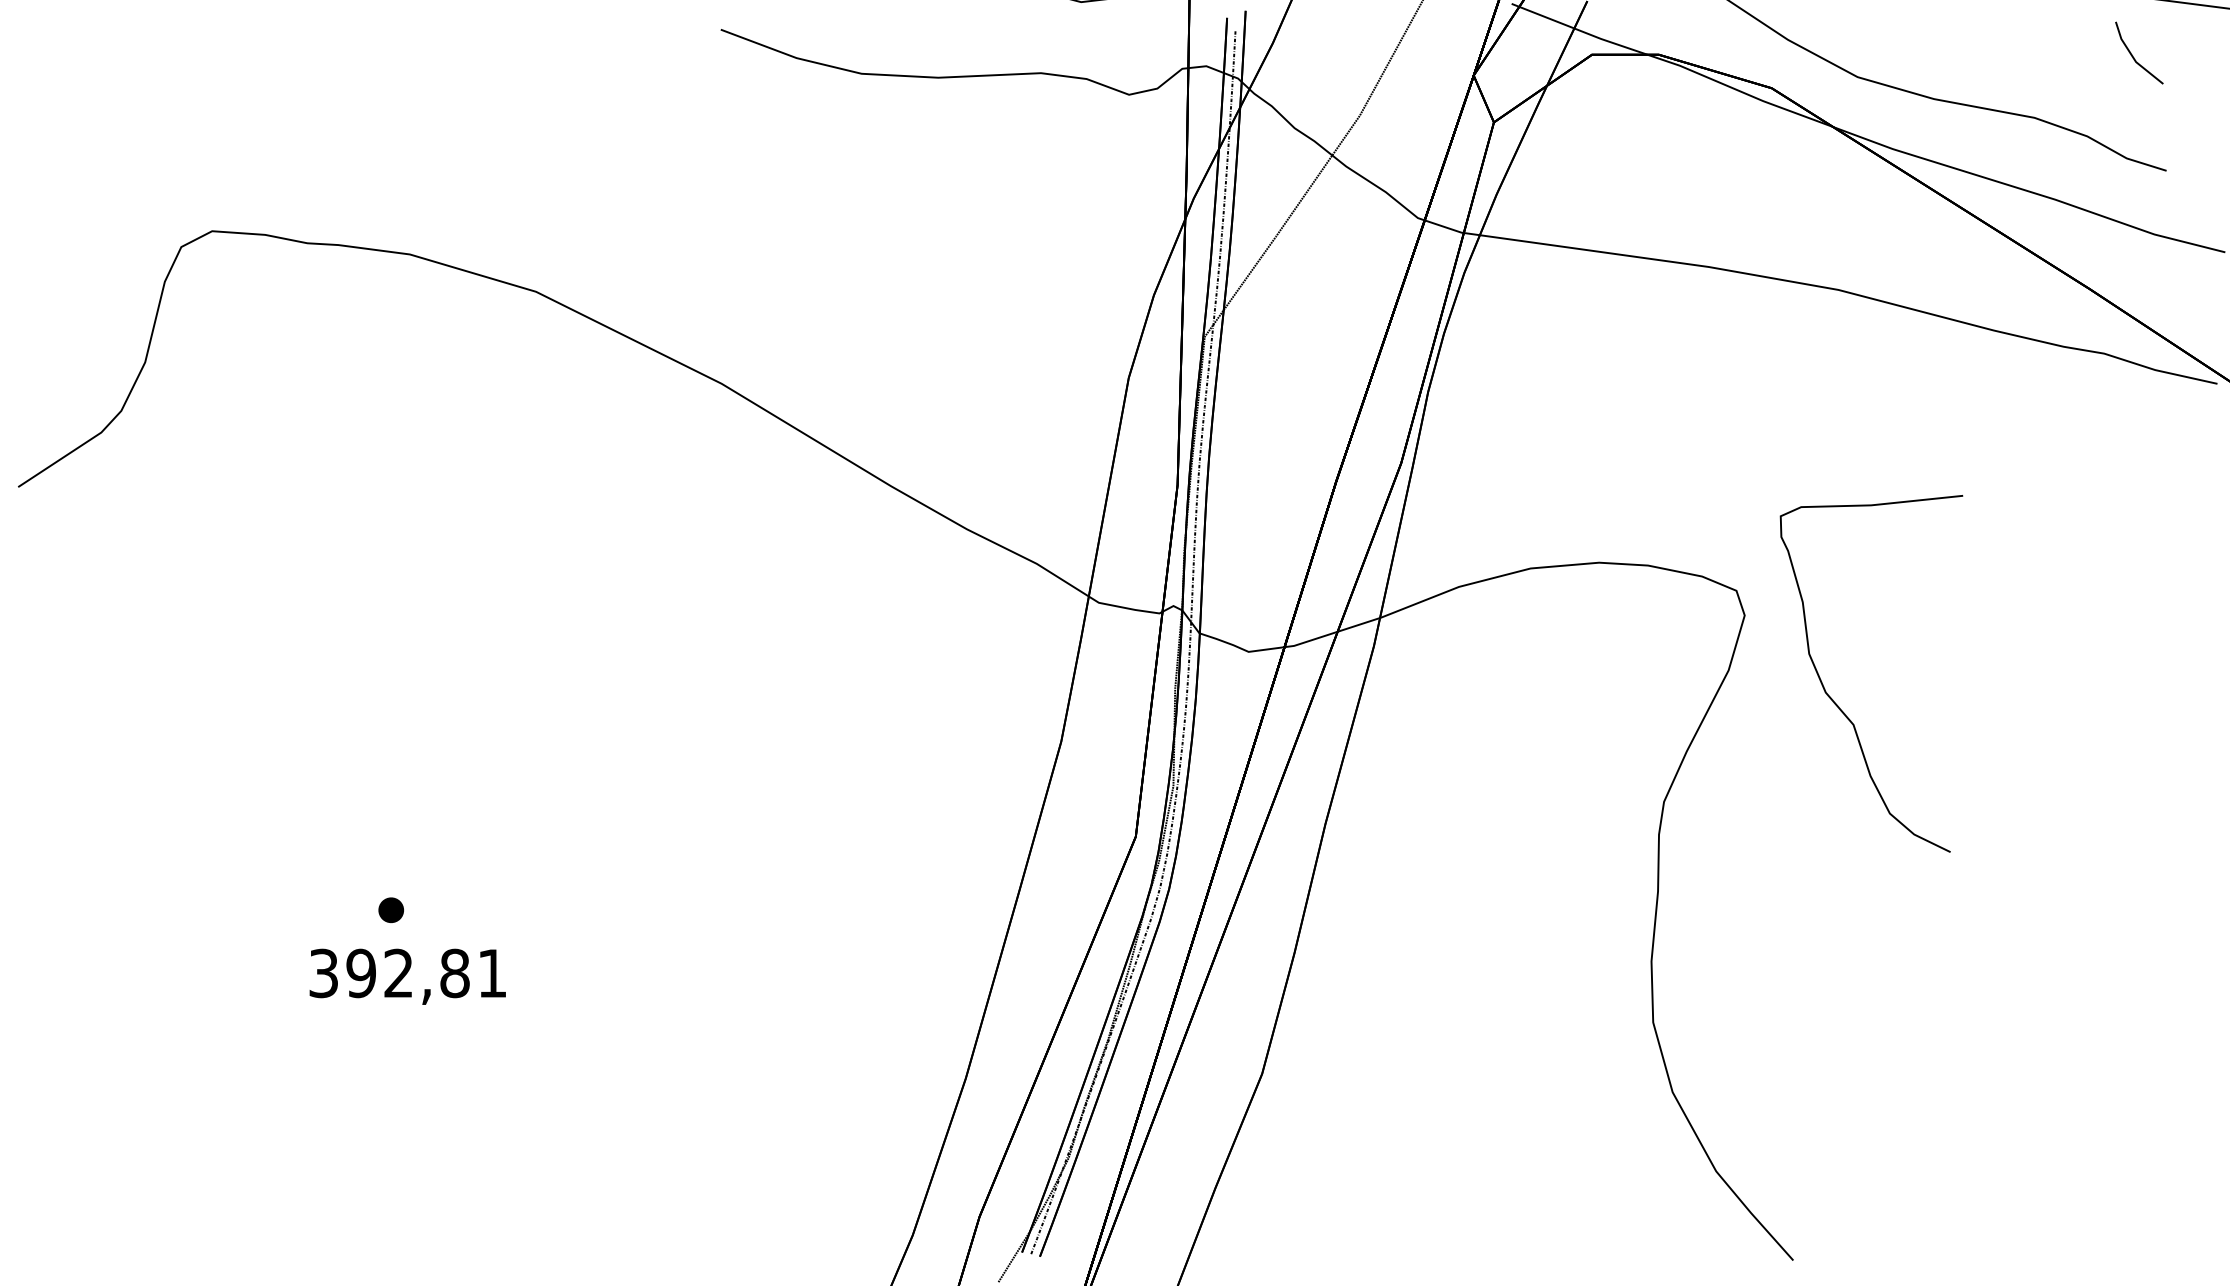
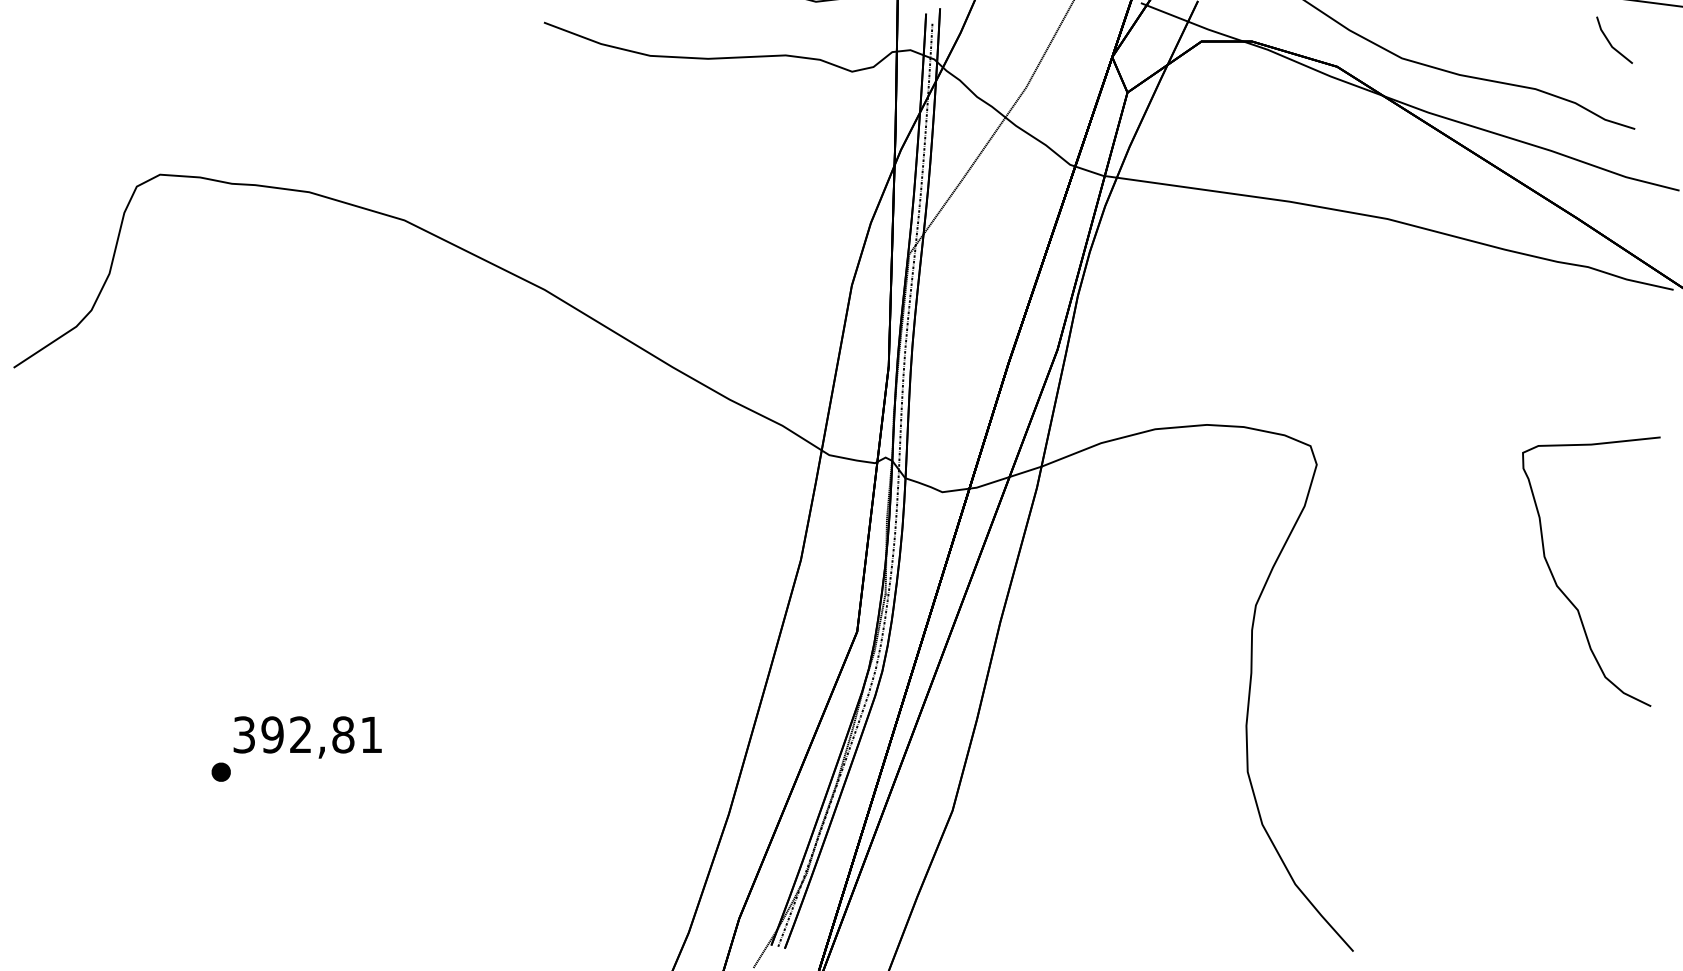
curve: (1834, 699) -> (1563, 591), moved
part: (390, 909) -> (220, 771), moved

